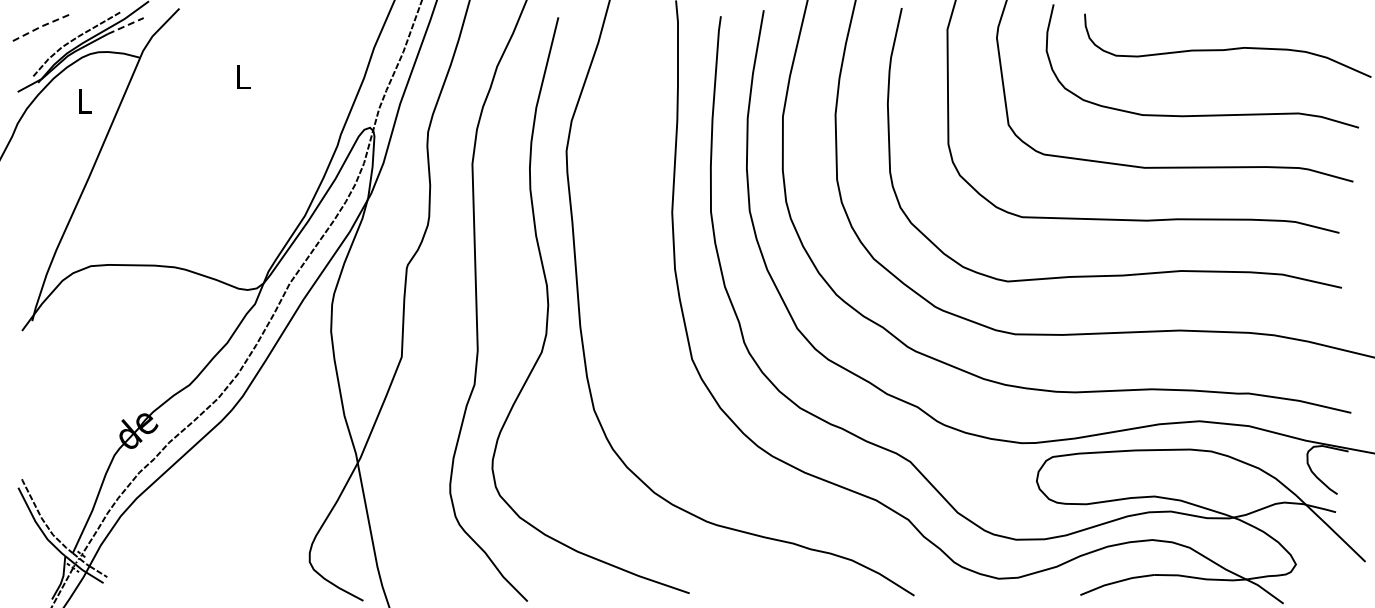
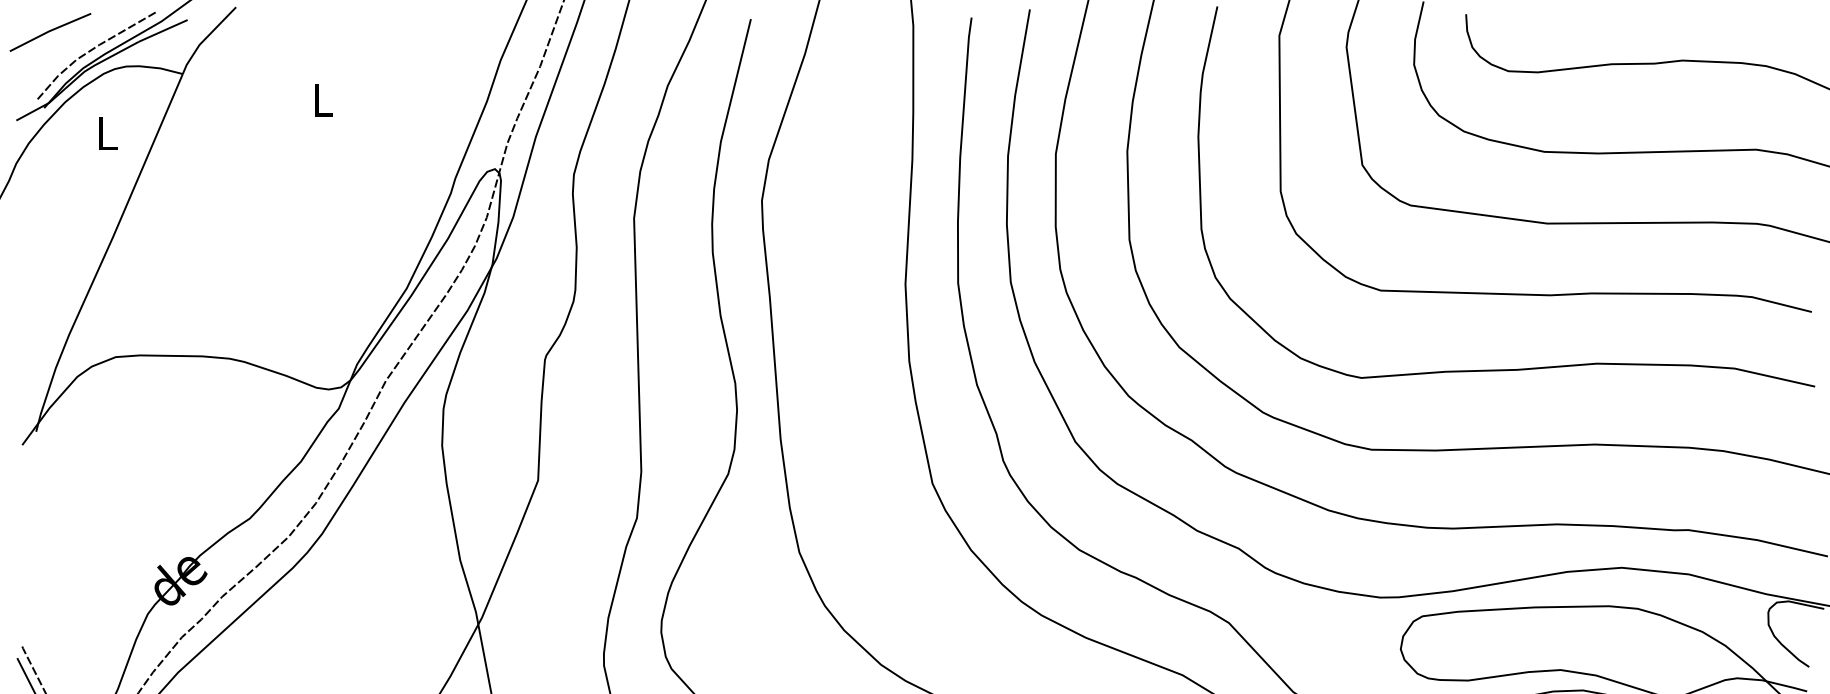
line: (41, 26) -> (48, 31), dashed -> solid
line: (125, 26) -> (162, 31), dashed -> solid

